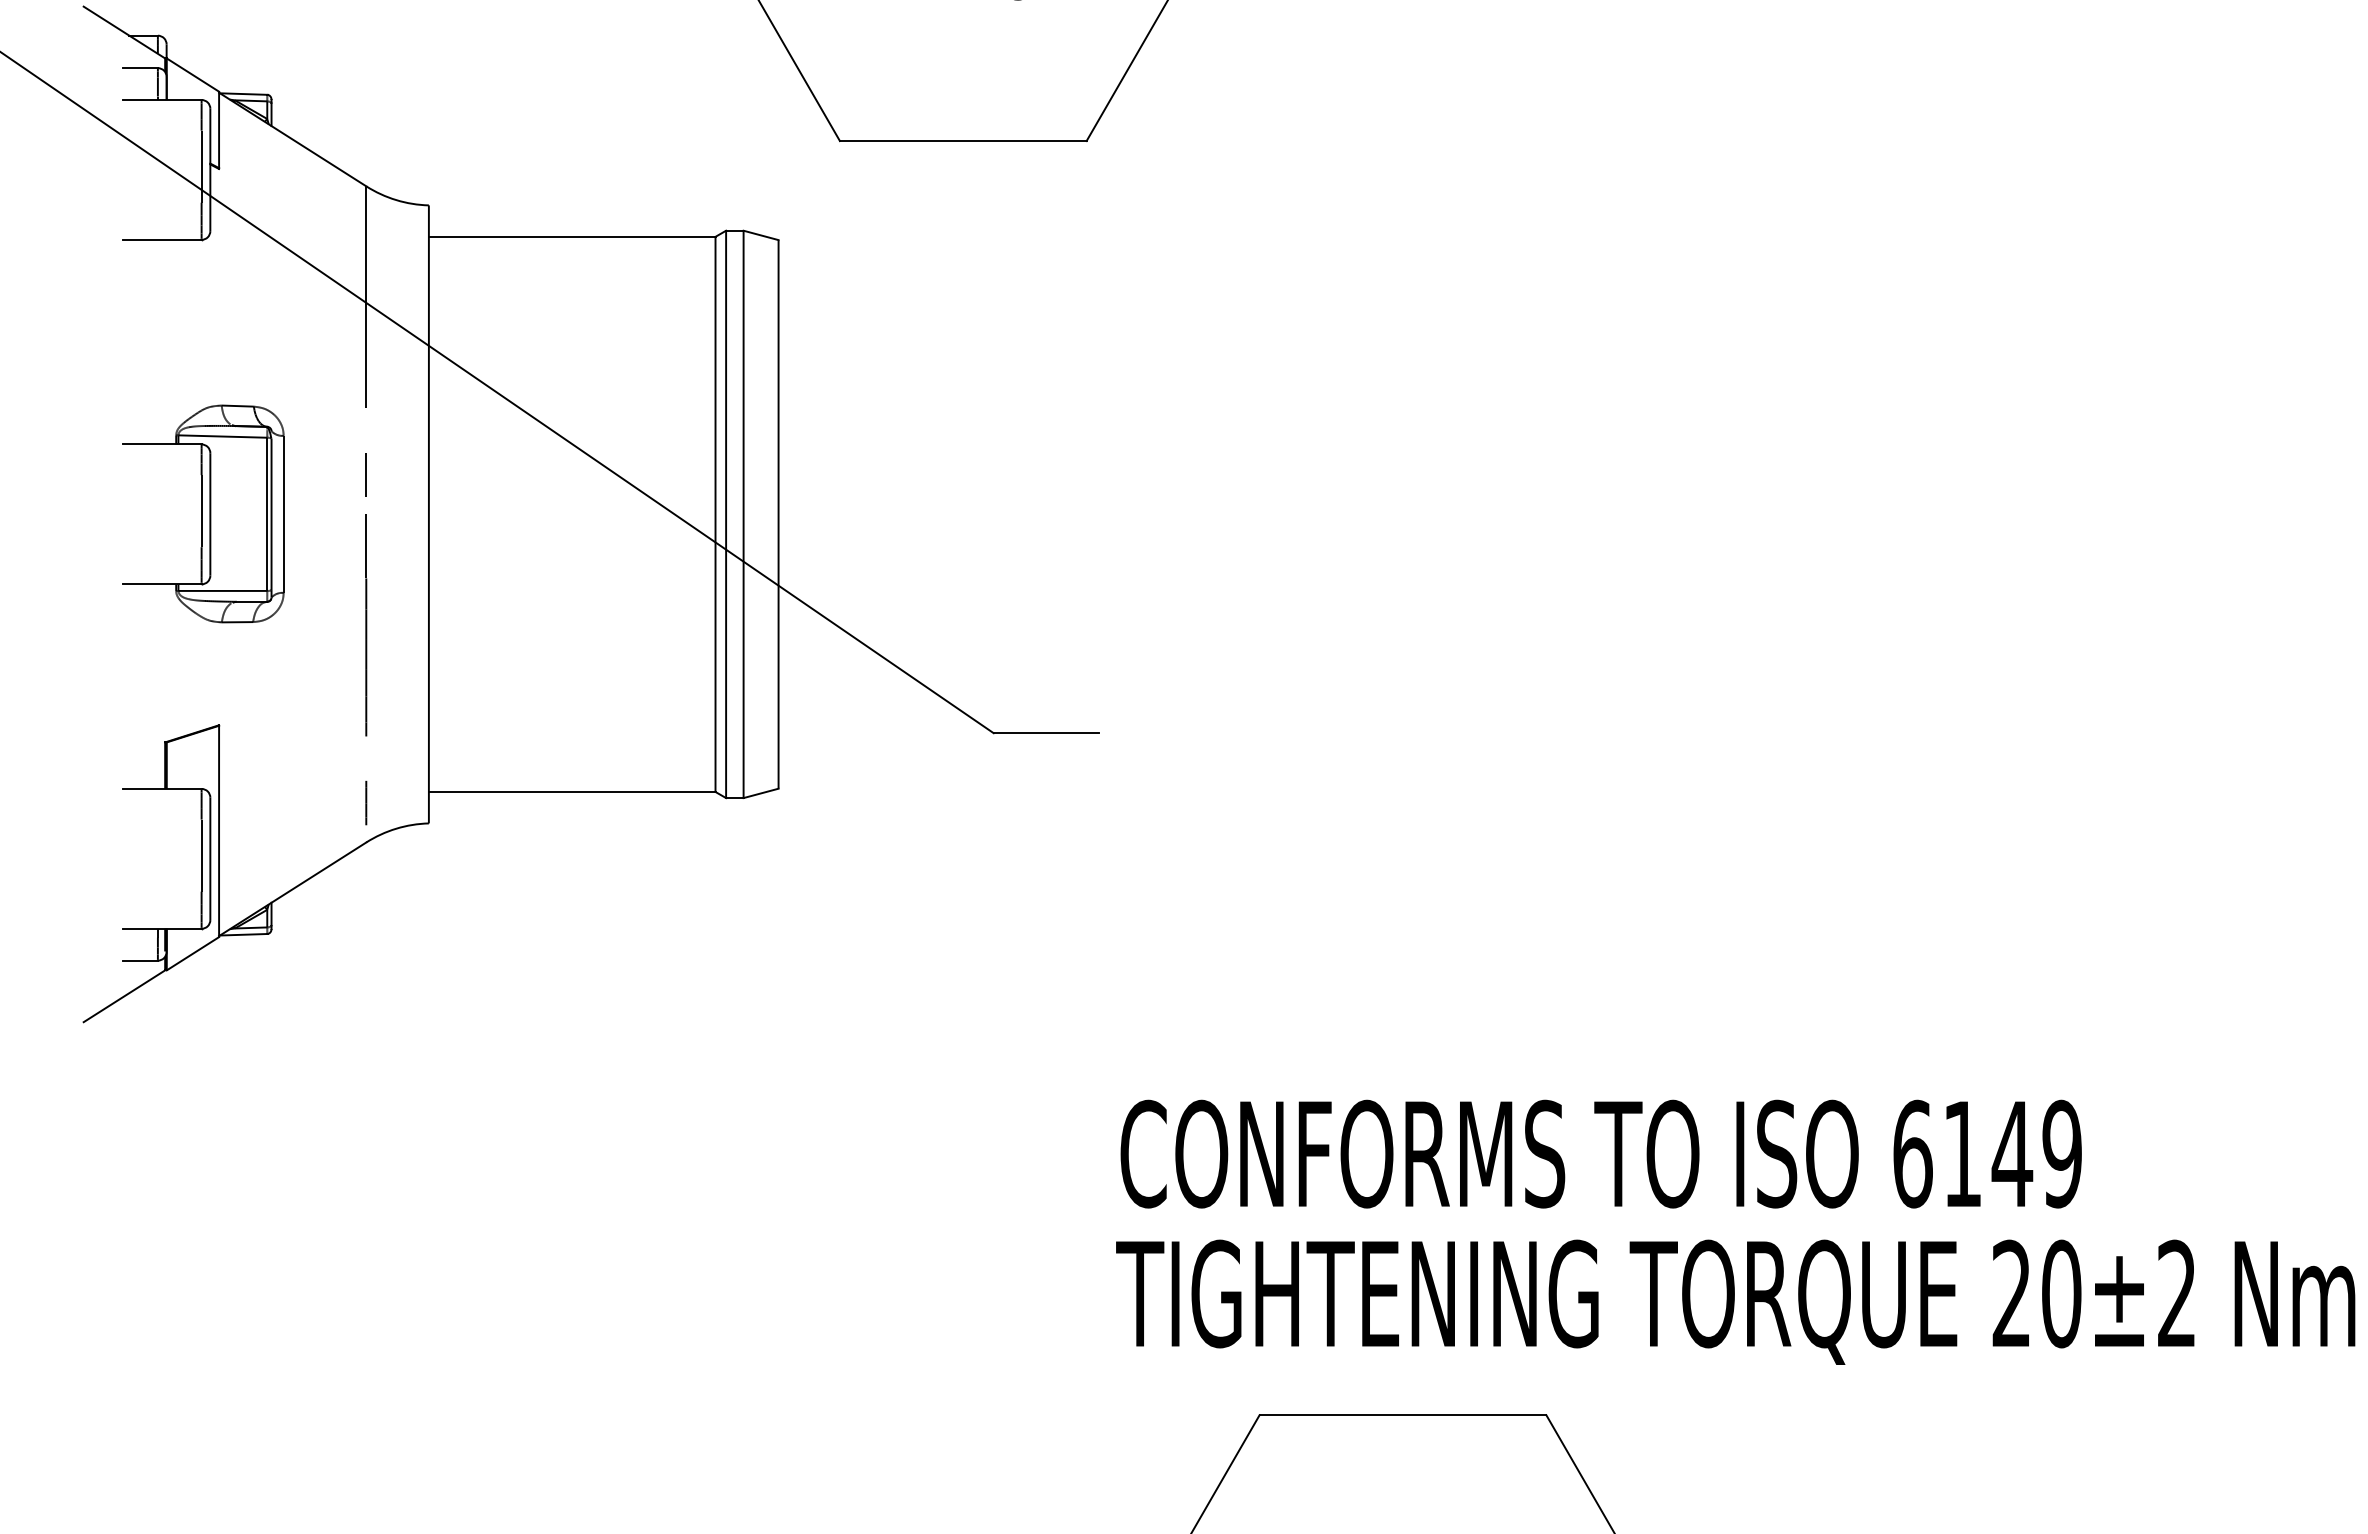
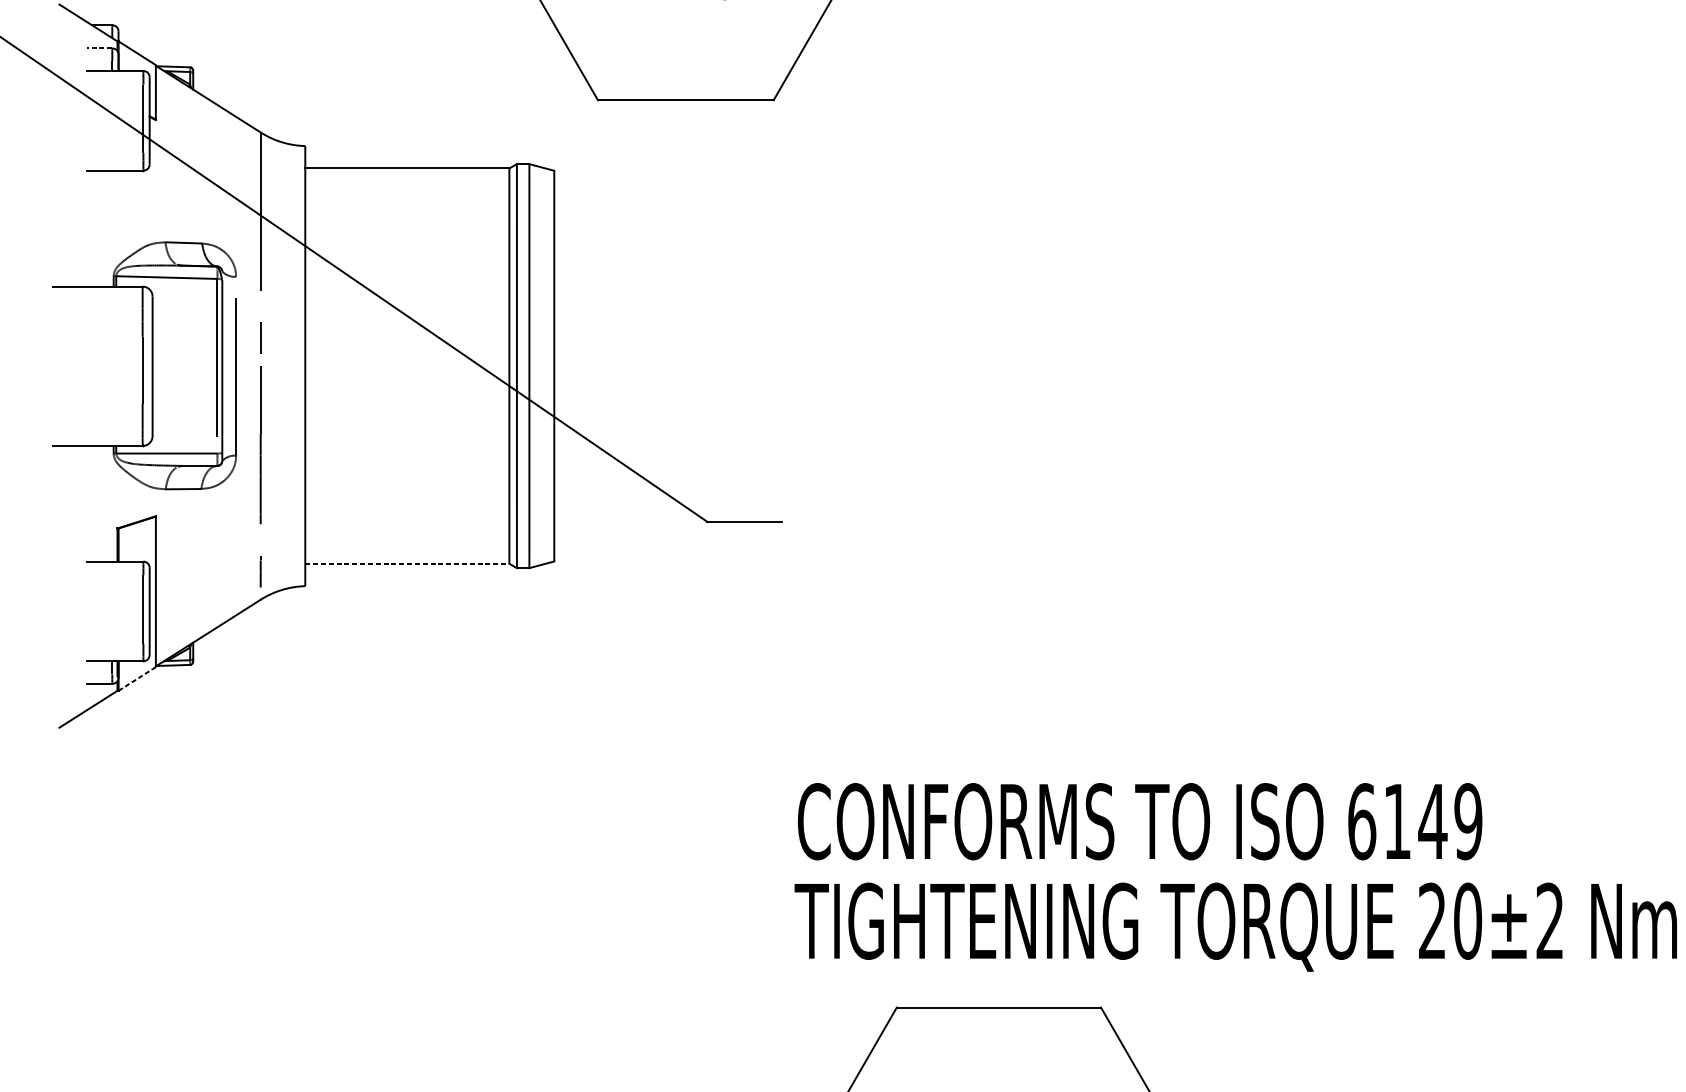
line: (139, 68) -> (99, 48), solid -> dashed
part: (203, 513) -> (144, 365), size x1.6
line: (572, 791) -> (407, 563), solid -> dashed
line: (192, 953) -> (136, 678), solid -> dashed

